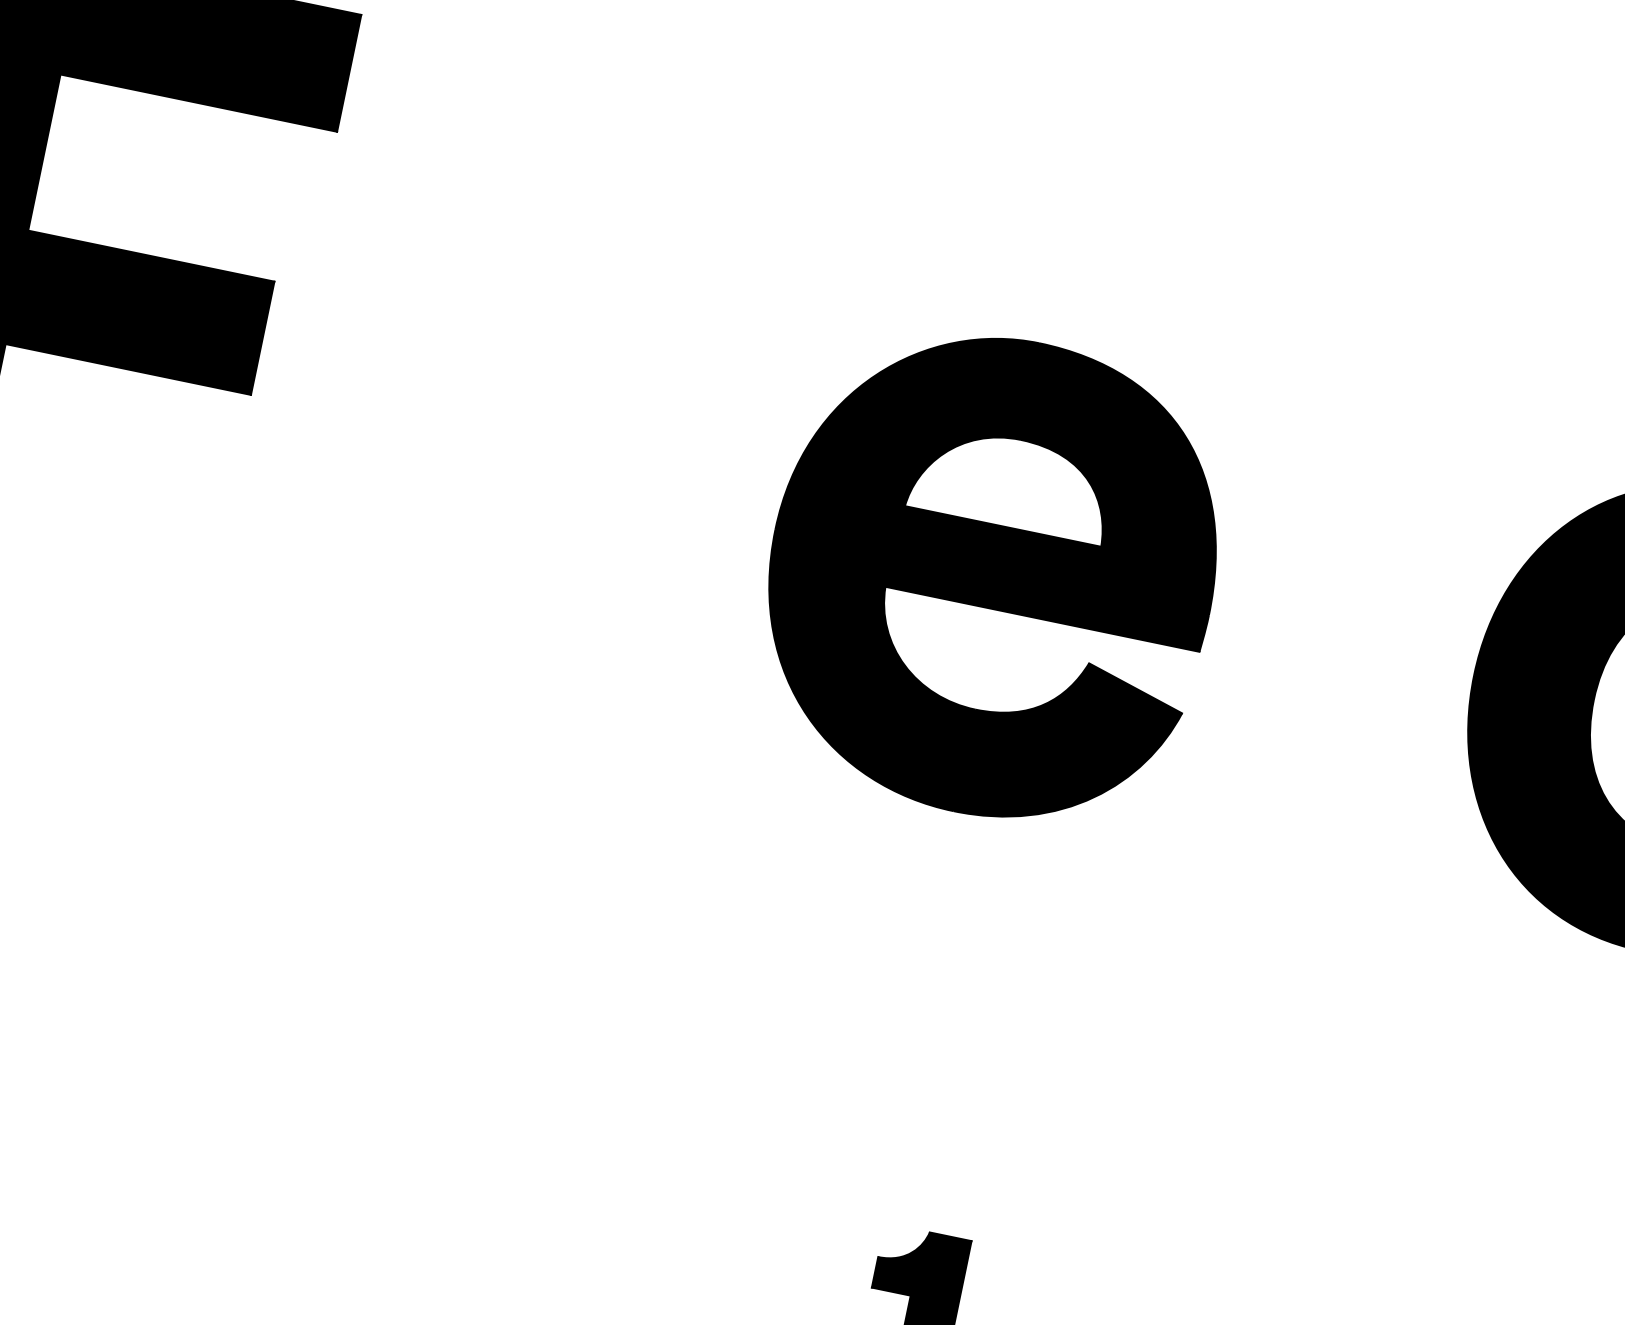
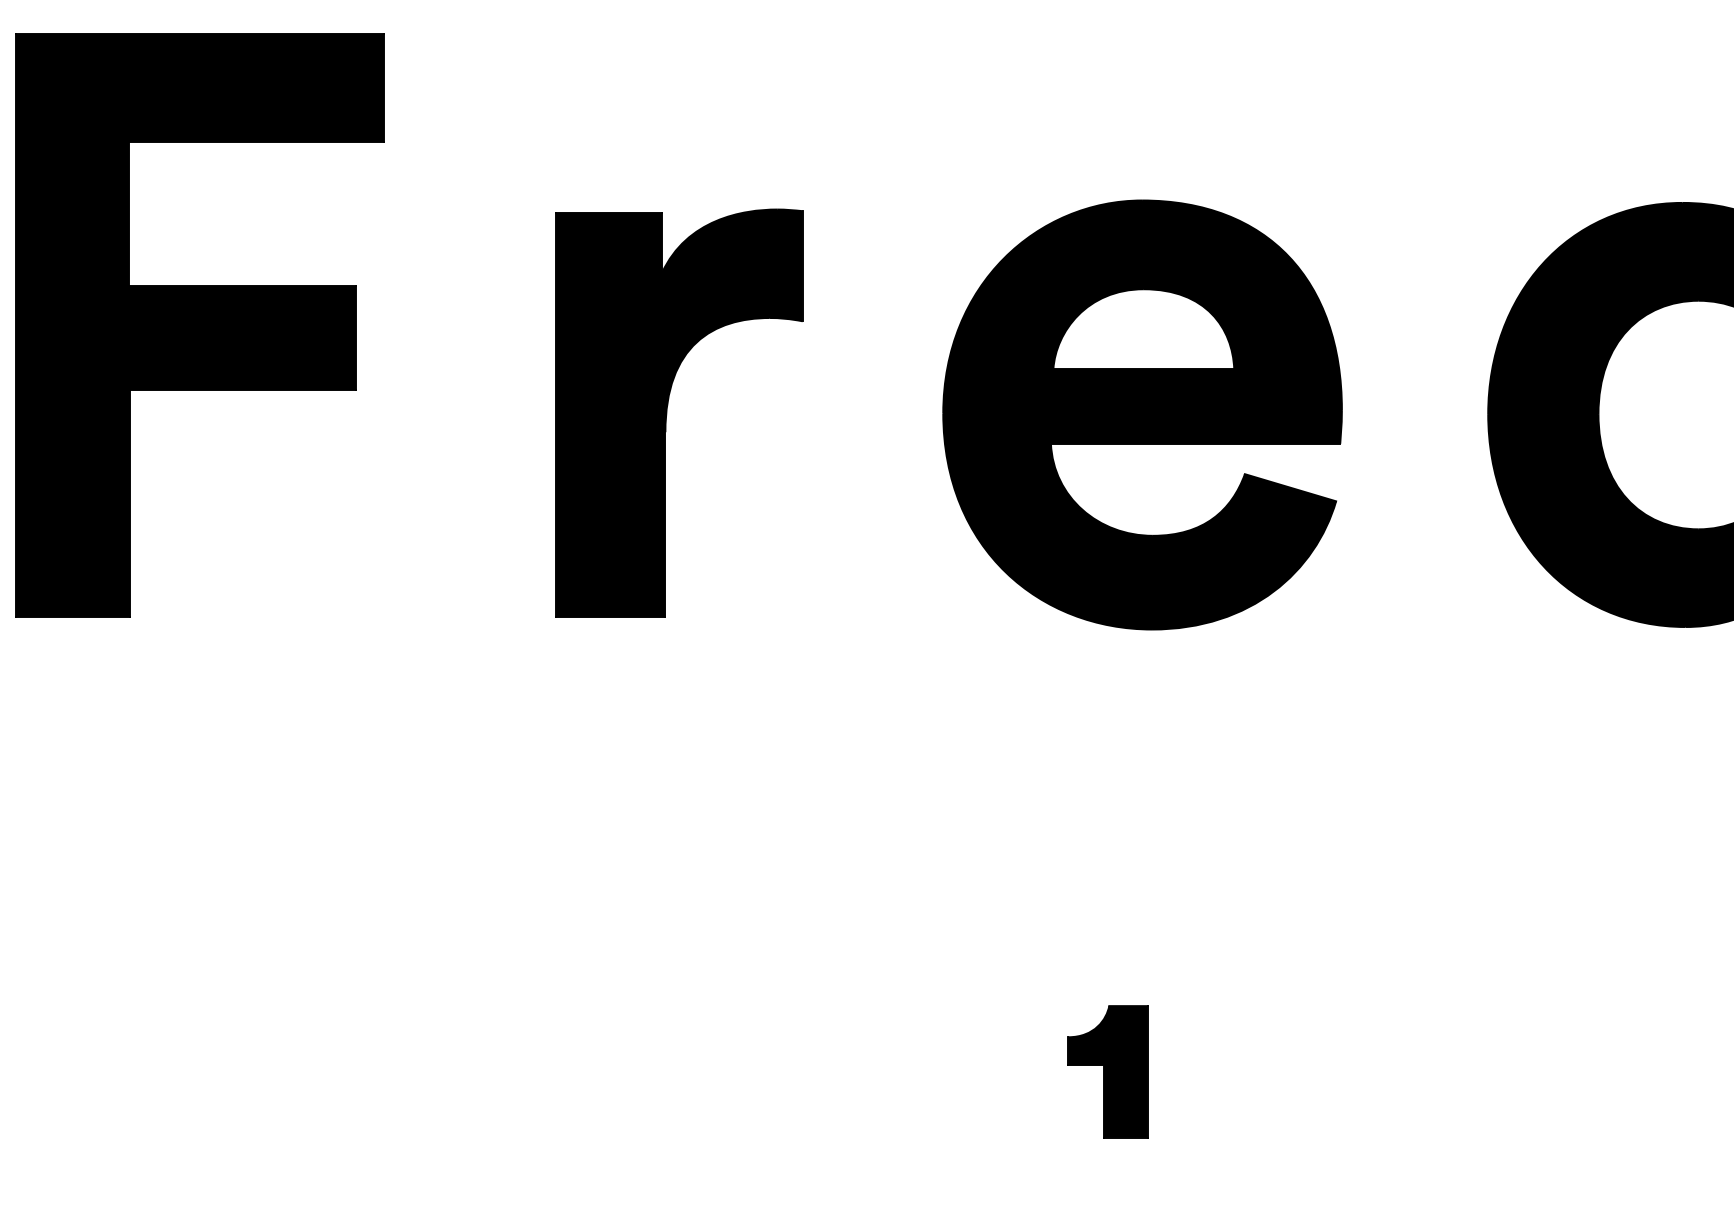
part: (583, 488) -> (667, 412), added
part: (991, 575) -> (1142, 414), moved

